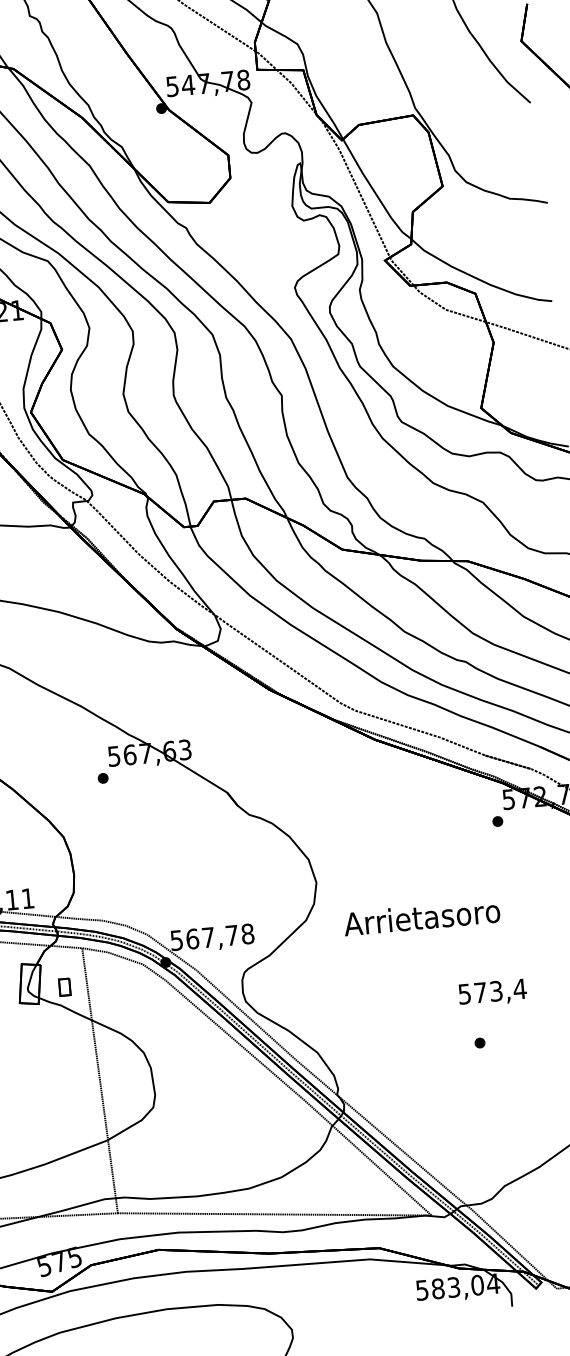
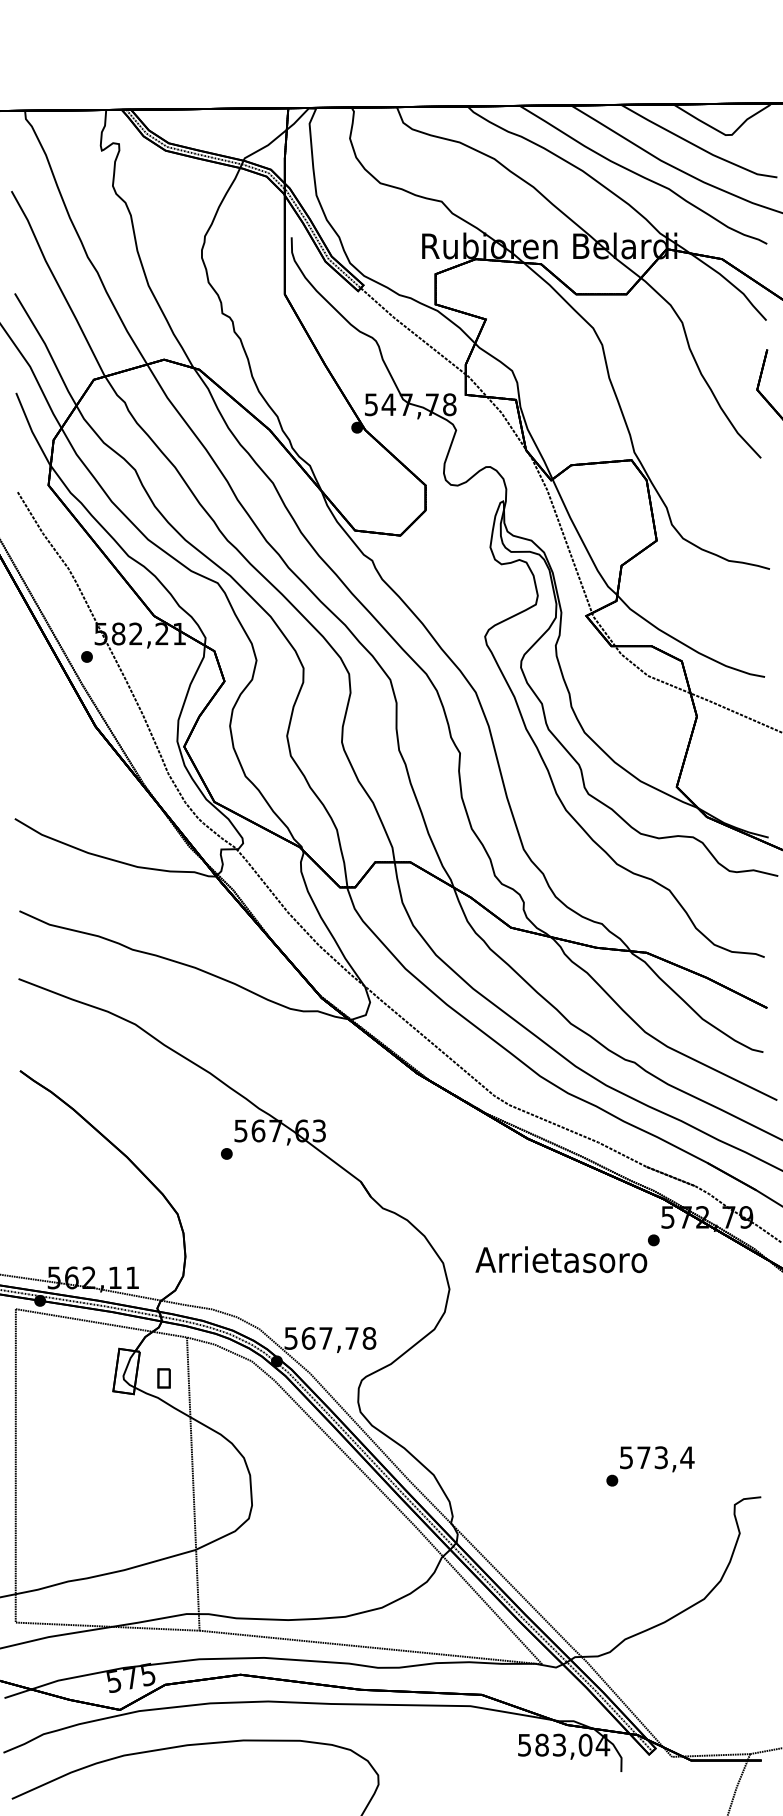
text: (422, 917) -> (561, 1259), moved
text: (493, 993) -> (657, 1459), moved

